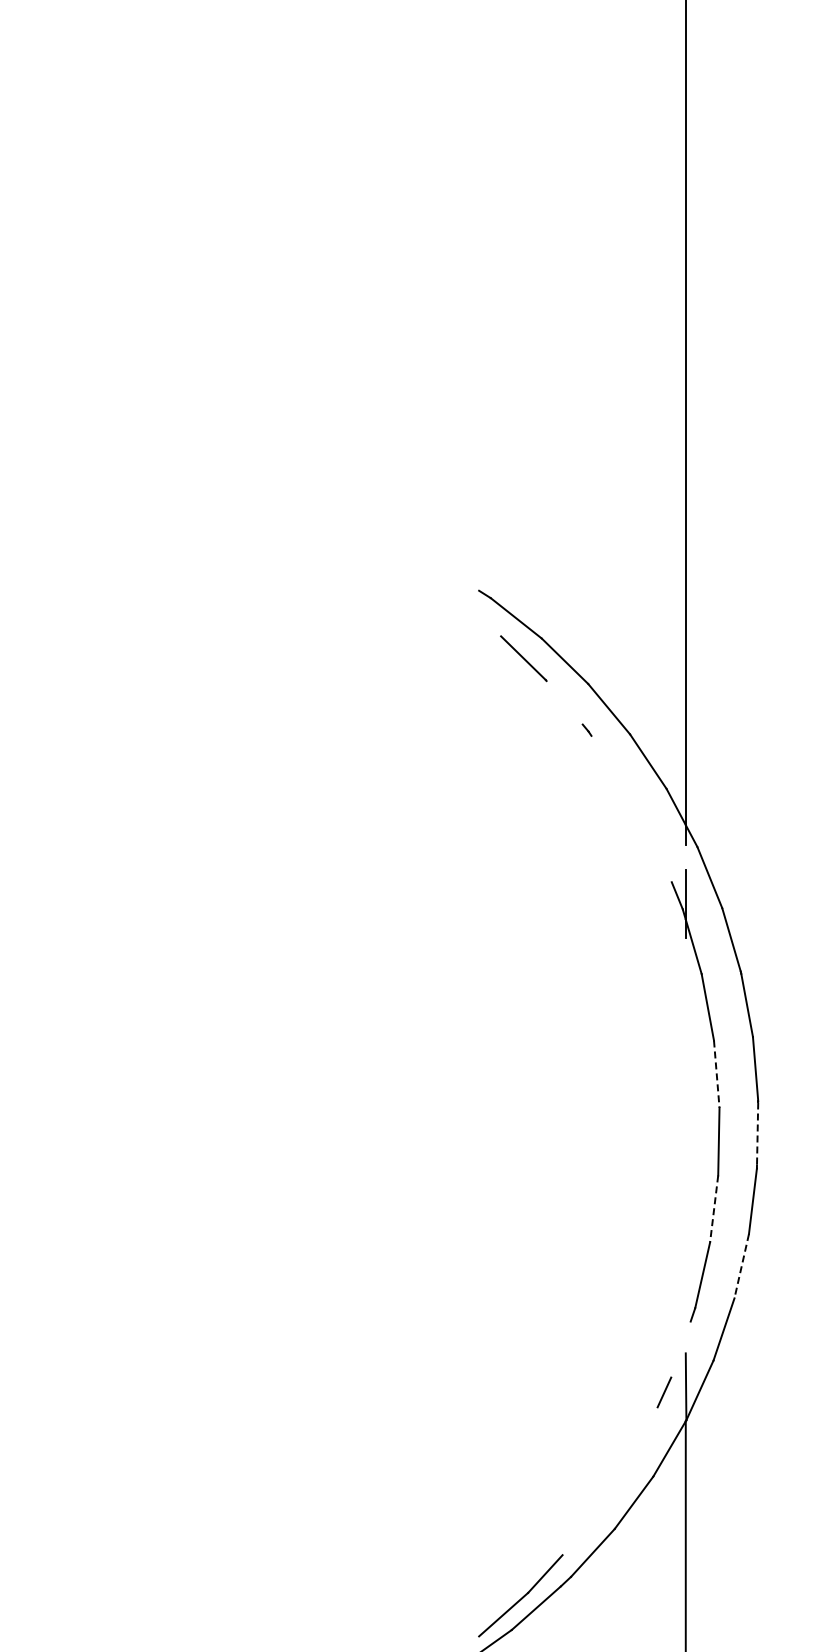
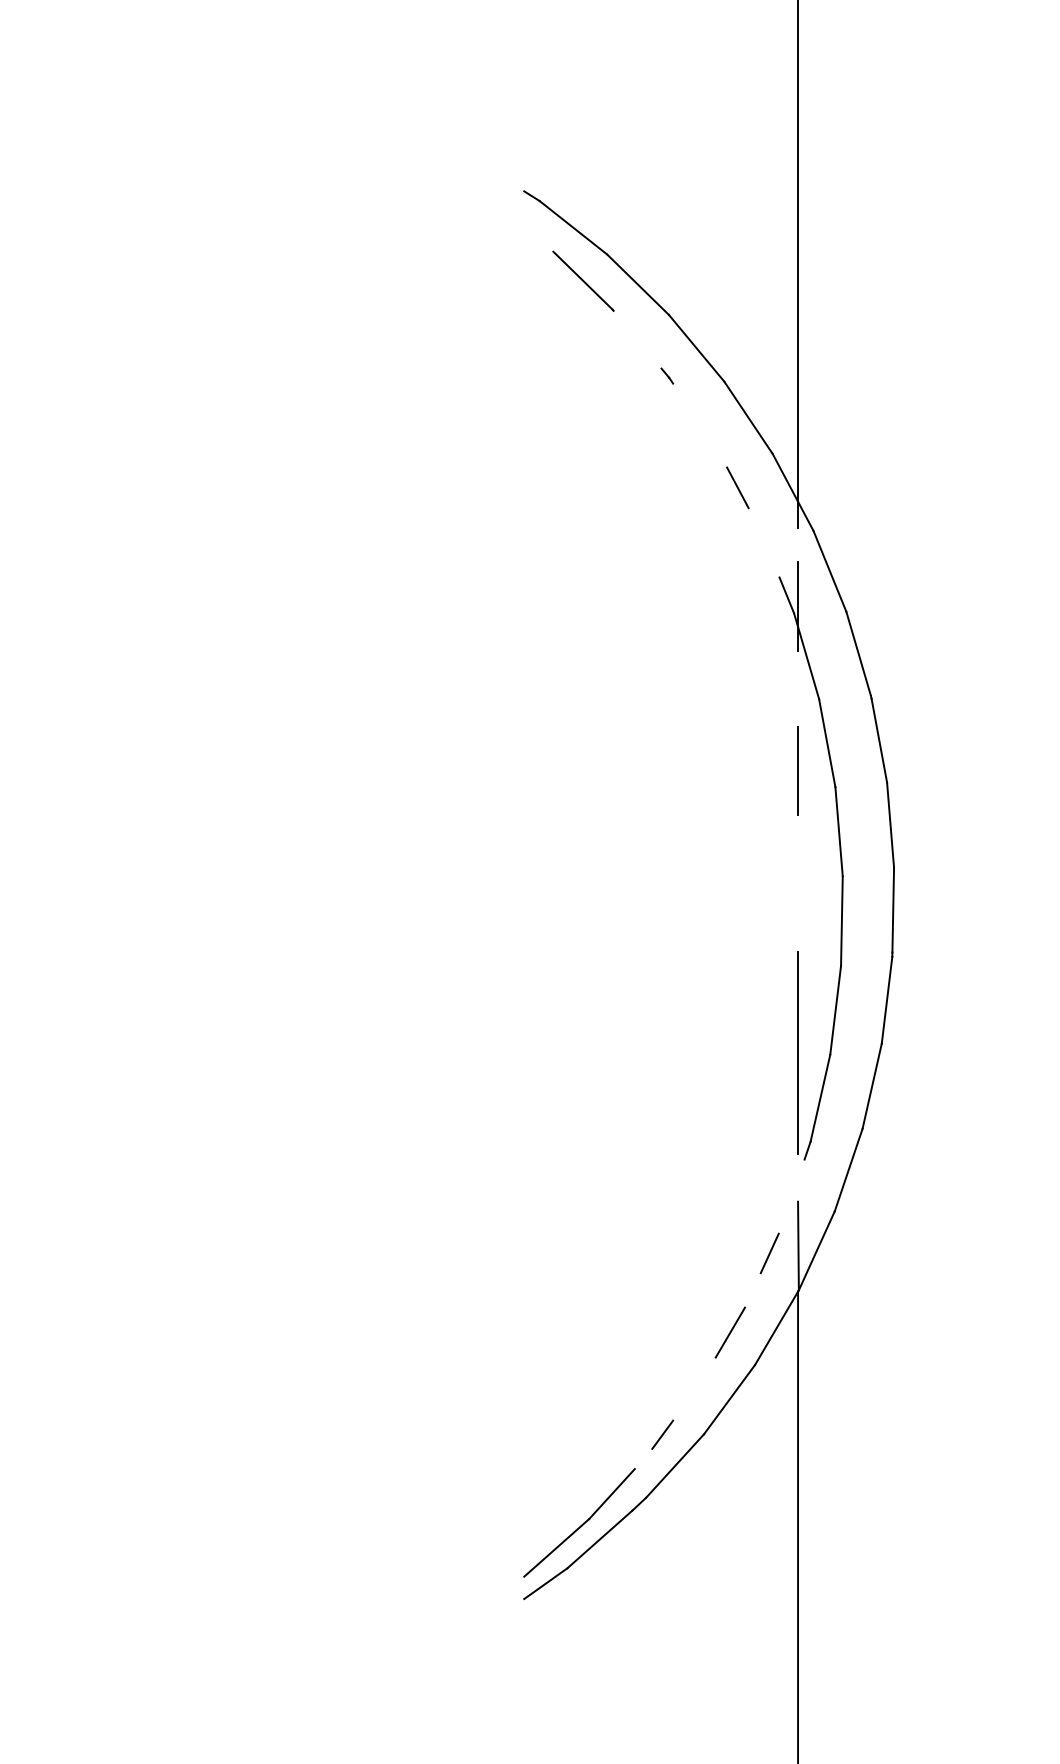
line: (640, 814) -> (738, 487), added
line: (685, 1028) -> (797, 771), added
line: (716, 1074) -> (838, 832), dashed -> solid
line: (757, 1134) -> (893, 911), dashed -> solid
line: (714, 1208) -> (836, 1009), dashed -> solid
line: (685, 1240) -> (797, 1052), added
line: (741, 1266) -> (871, 1086), dashed -> solid
line: (634, 1451) -> (730, 1331), added
line: (583, 1528) -> (662, 1433), added

